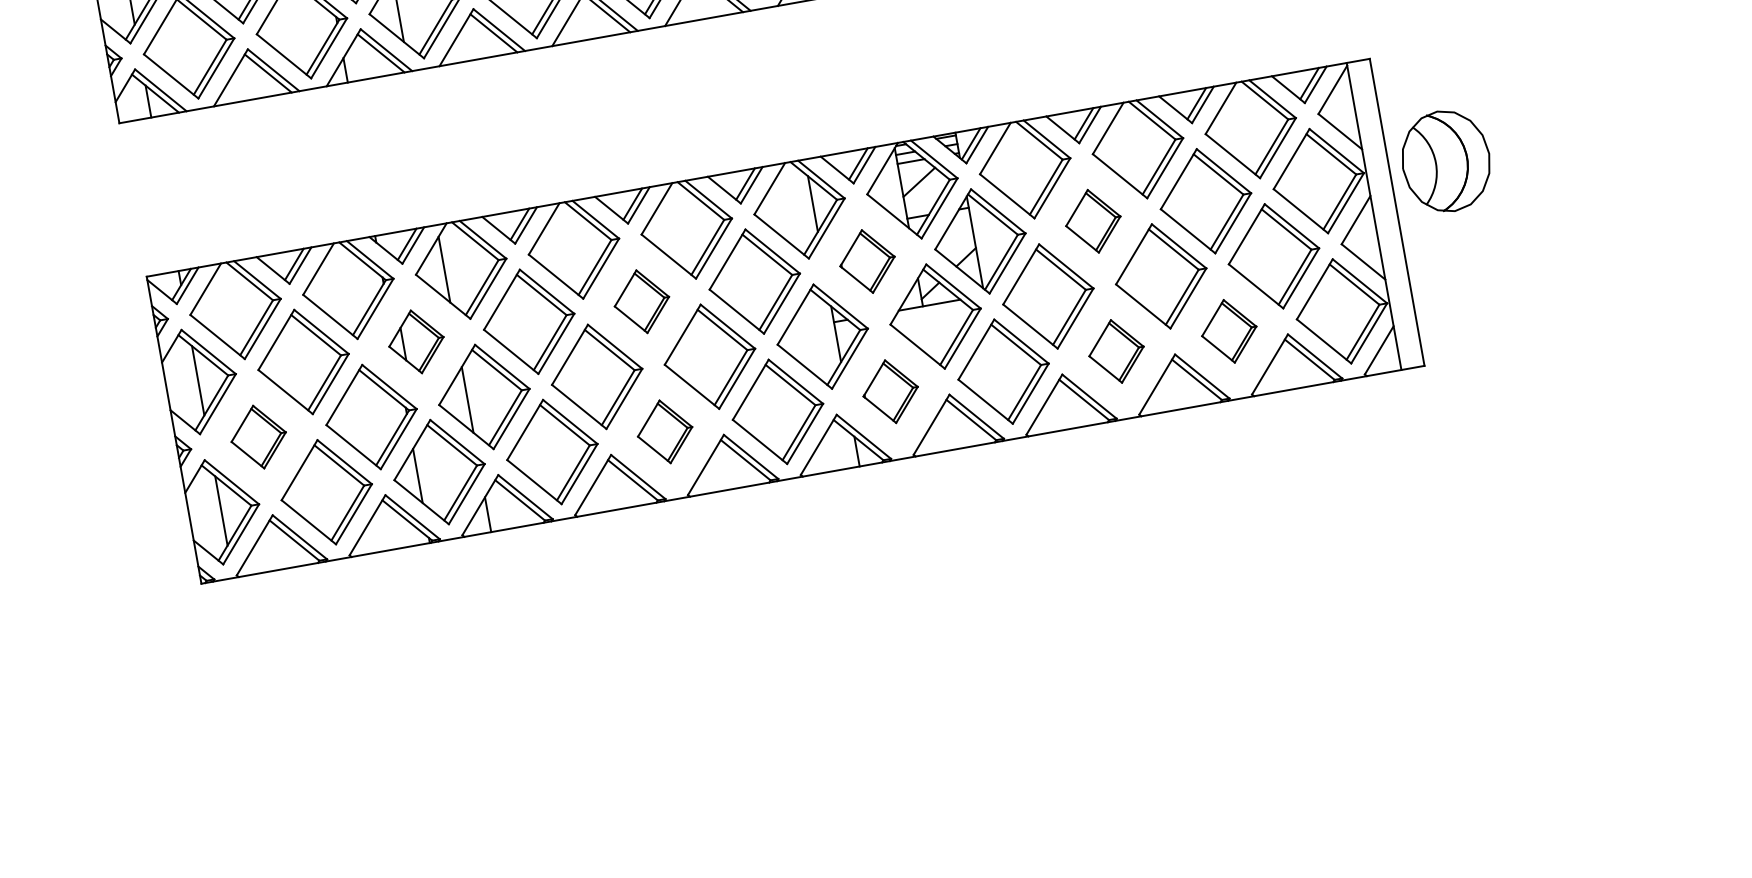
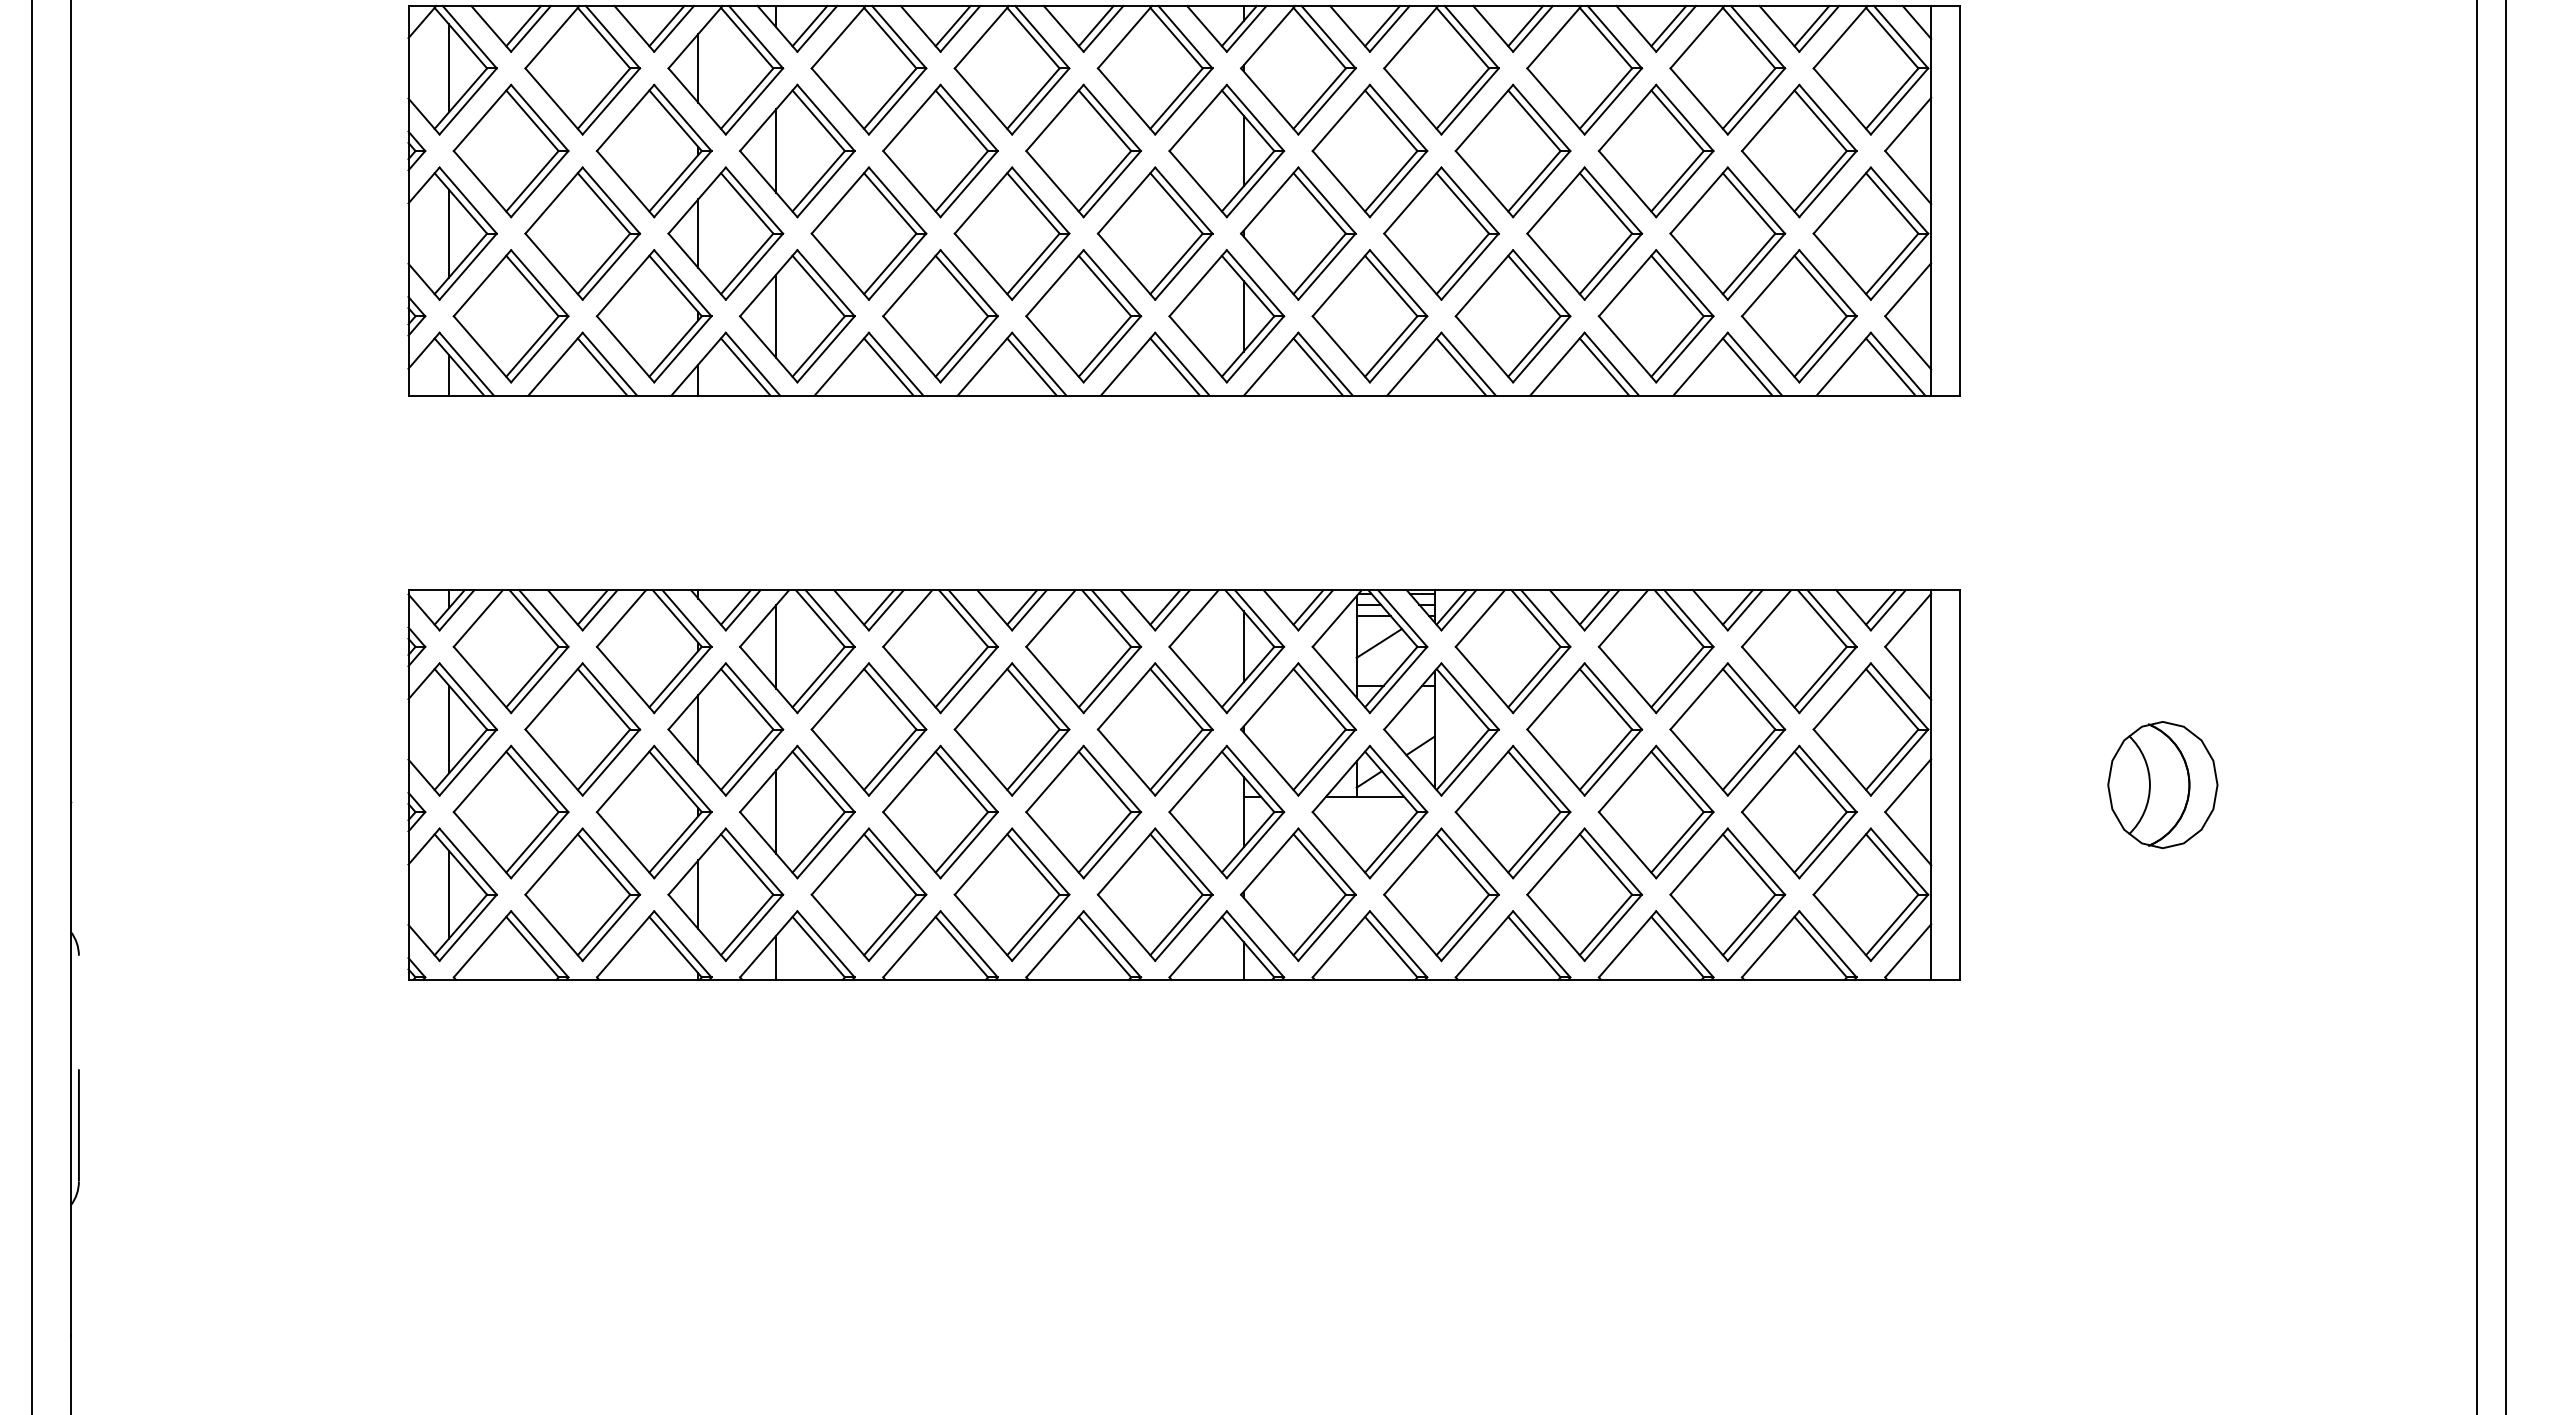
part: (1445, 161) -> (2162, 785), moved
part: (1093, 221) -> (1584, 729), size x1.67
part: (866, 261) -> (1297, 729), size x1.67
part: (641, 301) -> (1011, 729), size x1.67
part: (1228, 331) -> (1727, 894), size x1.67
part: (416, 341) -> (725, 729), size x1.67
part: (1116, 351) -> (1584, 894), size x1.67
part: (890, 391) -> (1297, 894), size x1.67
part: (664, 431) -> (1011, 894), size x1.67
part: (258, 436) -> (510, 811), size x1.67

